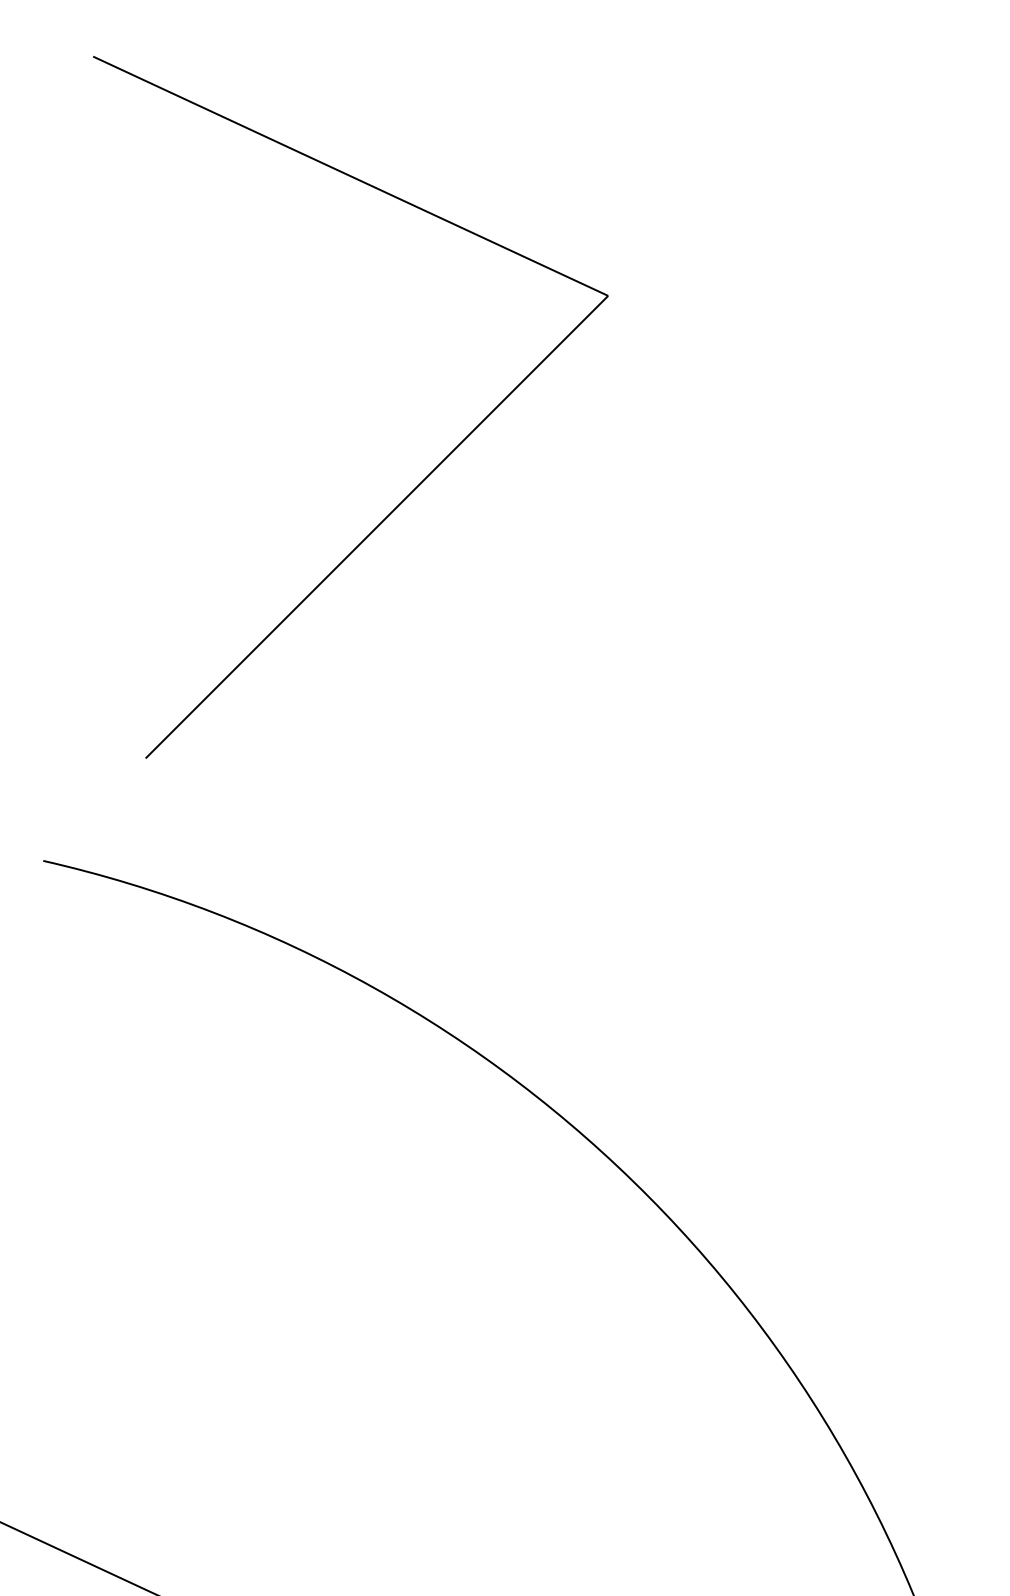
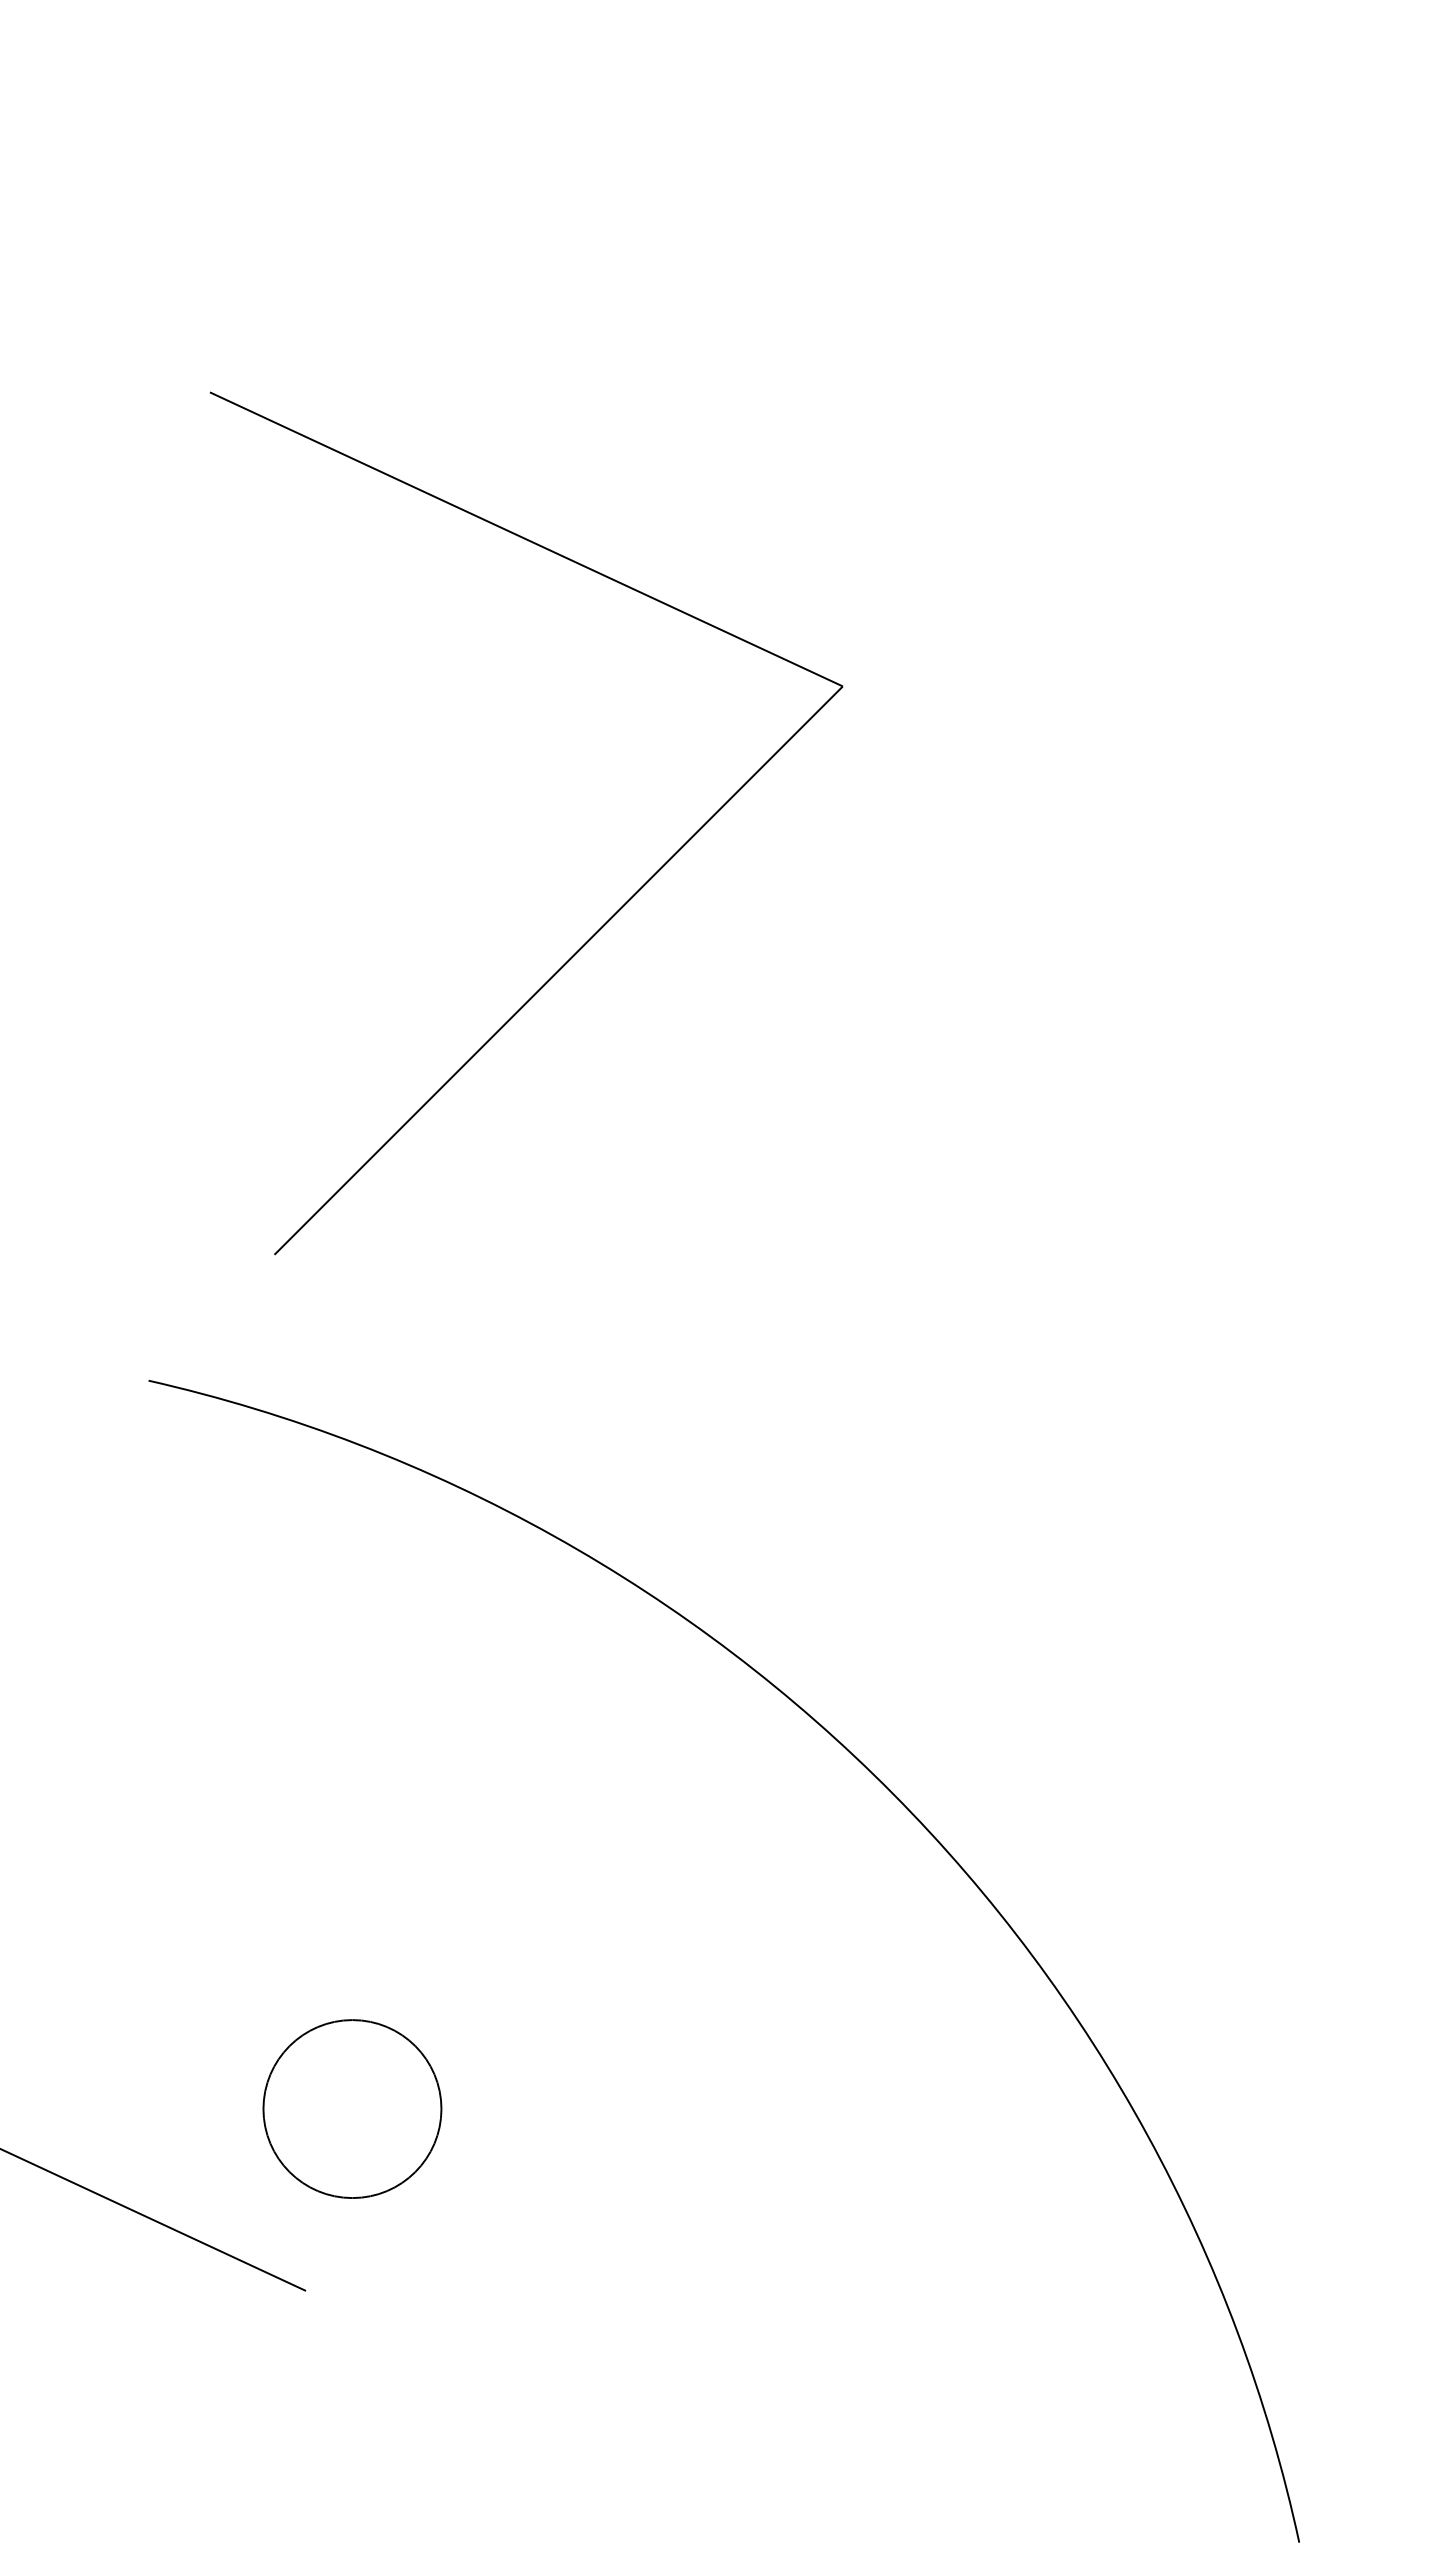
circle: (209, 1453) -> (352, 2108), added

